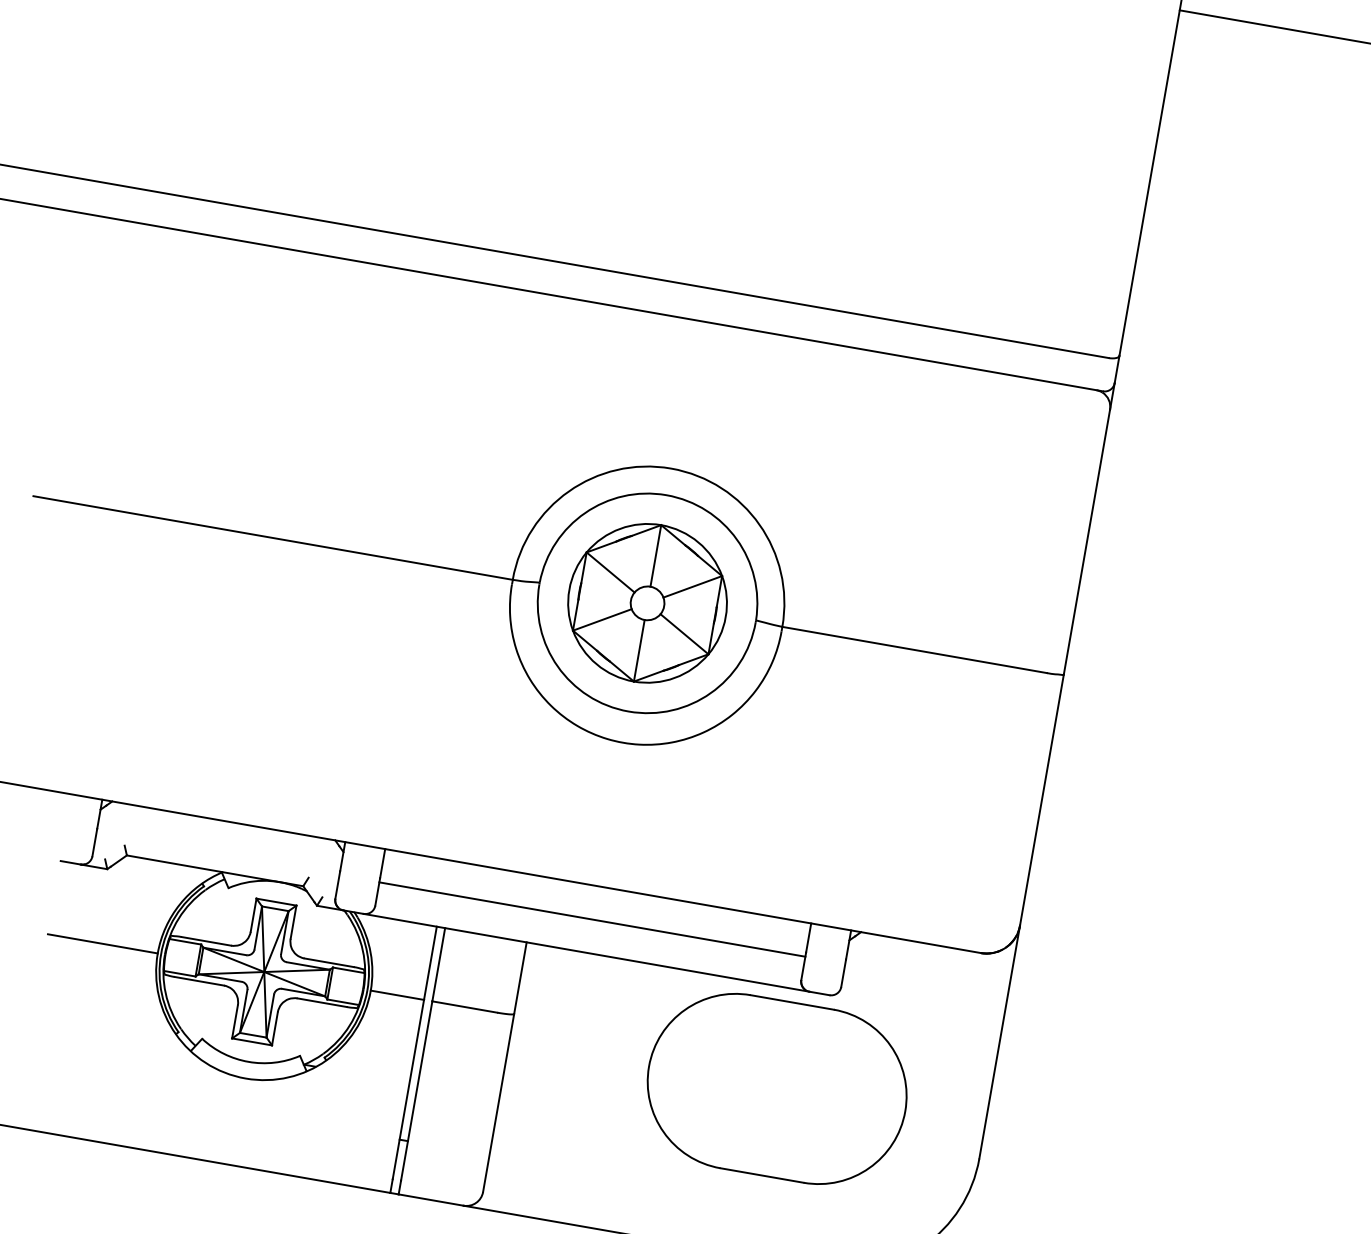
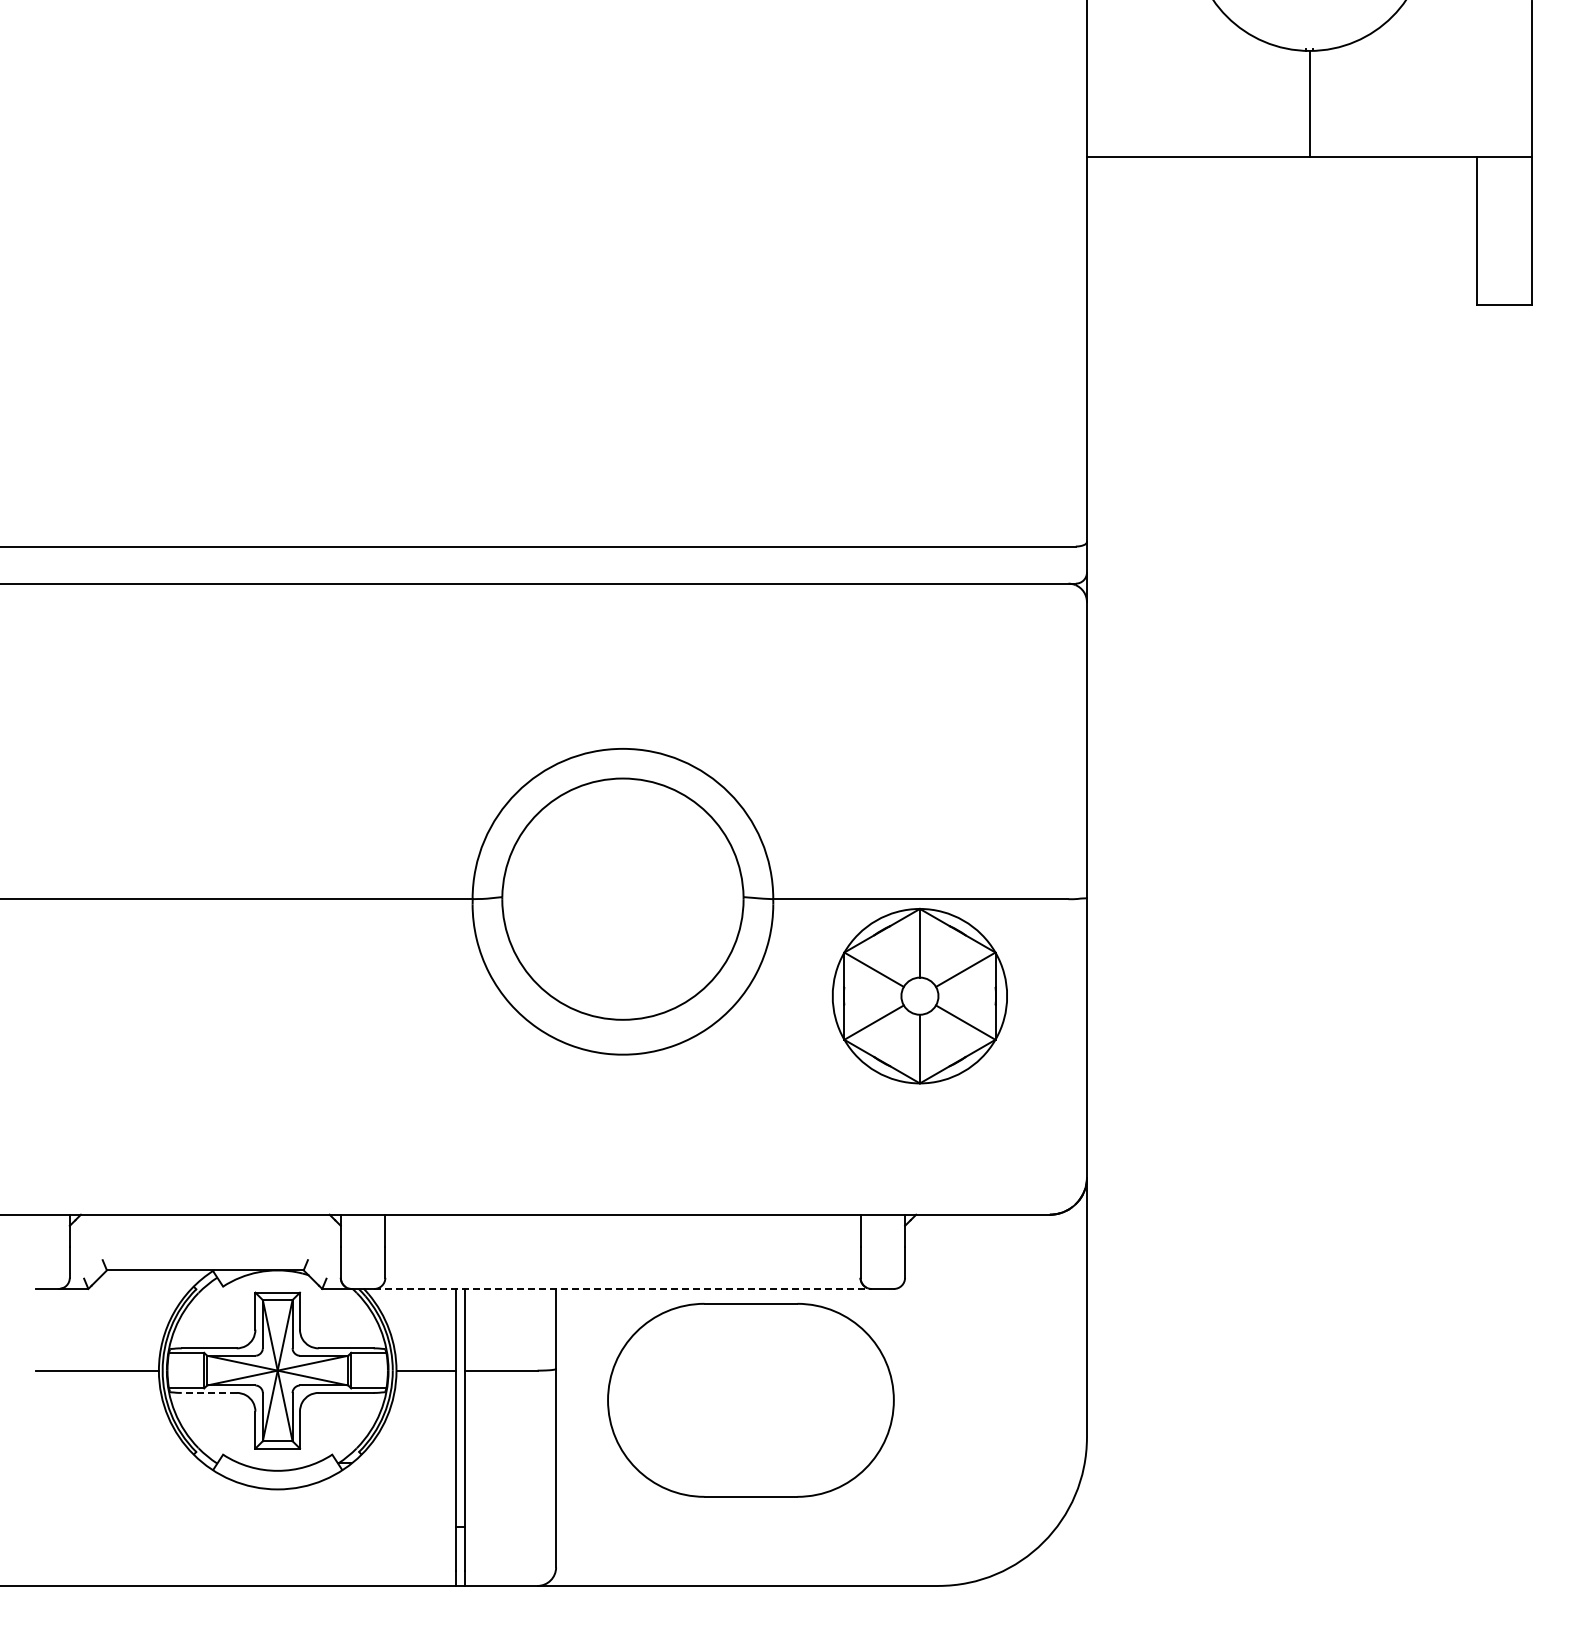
part: (647, 602) -> (919, 995), moved
line: (592, 919) -> (622, 1251), removed
line: (586, 952) -> (622, 1288), solid -> dashed
line: (198, 980) -> (208, 1392), solid -> dashed
part: (776, 1088) -> (750, 1399), moved

